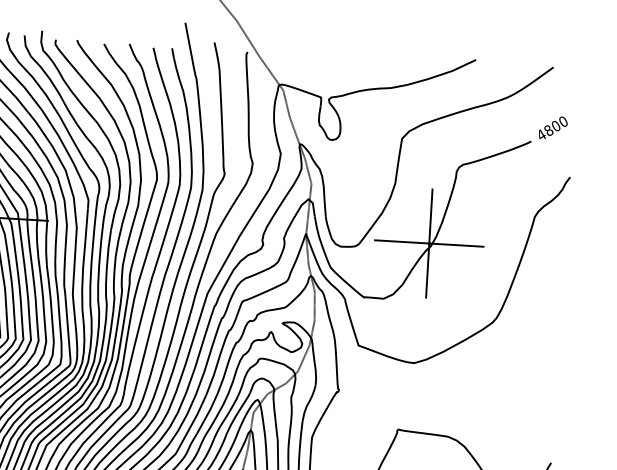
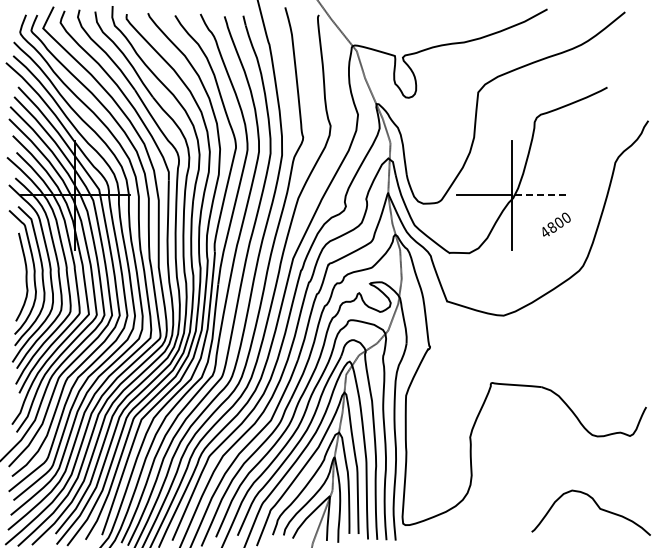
text: (553, 127) -> (556, 224), moved
line: (456, 245) -> (538, 195), solid -> dashed

